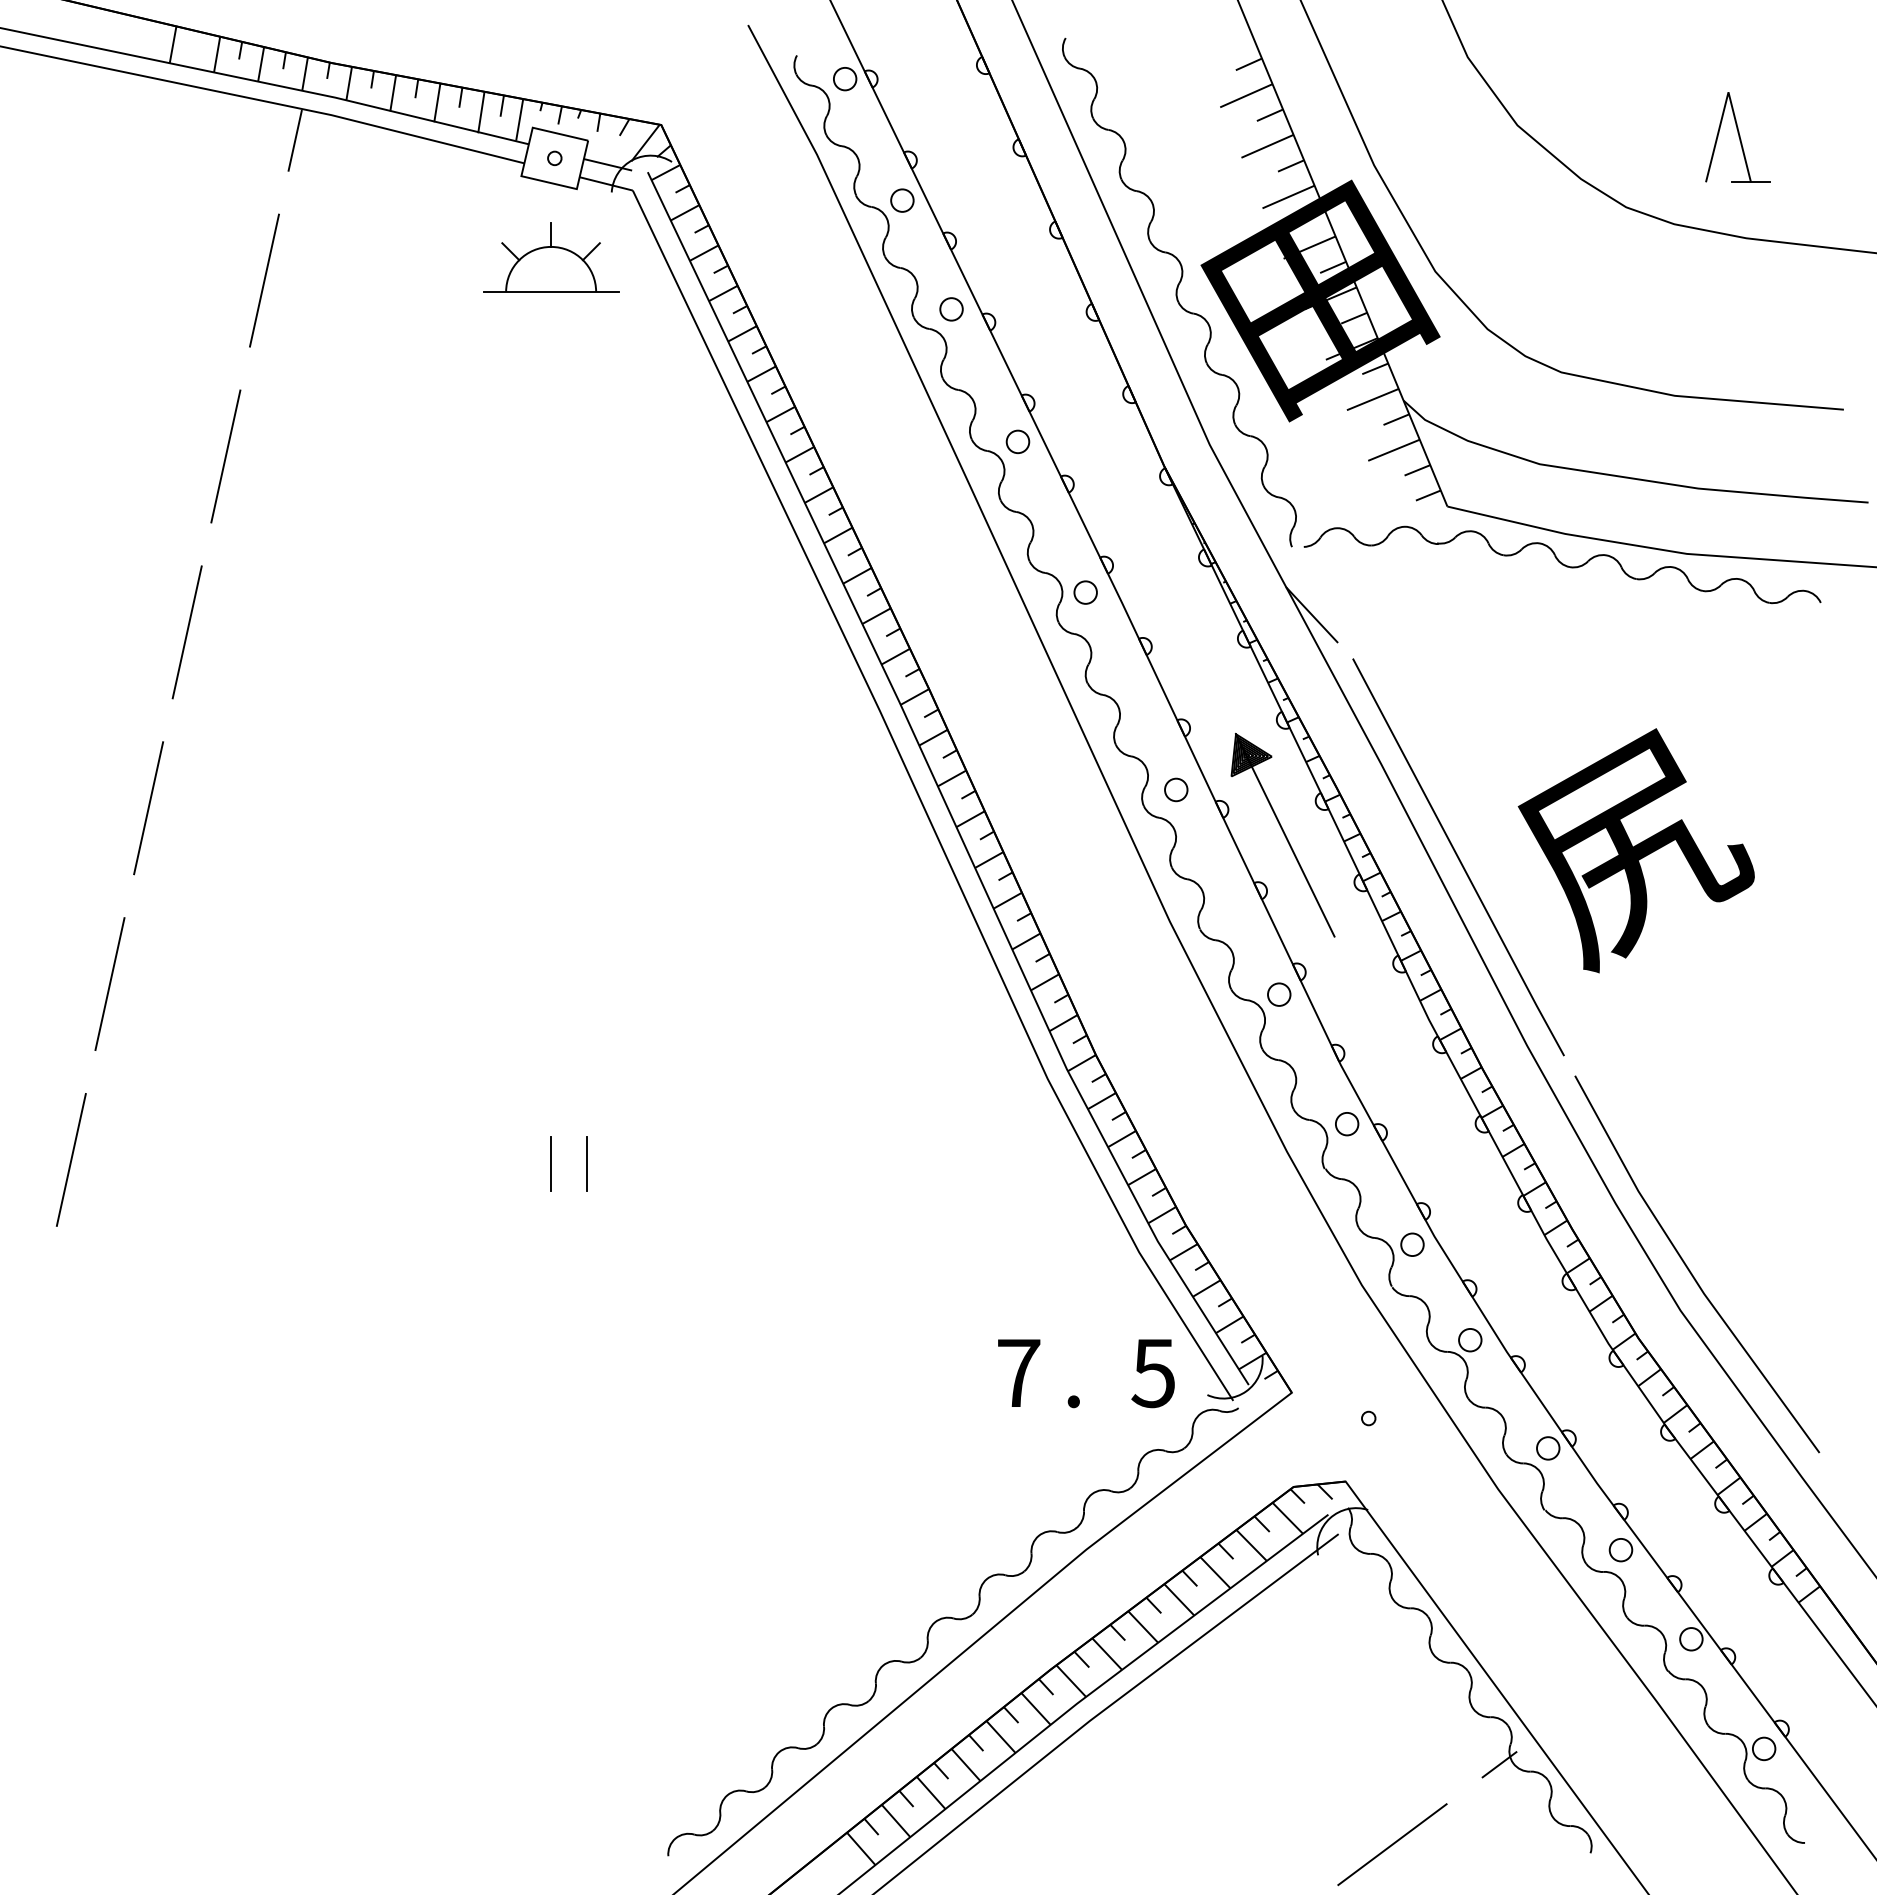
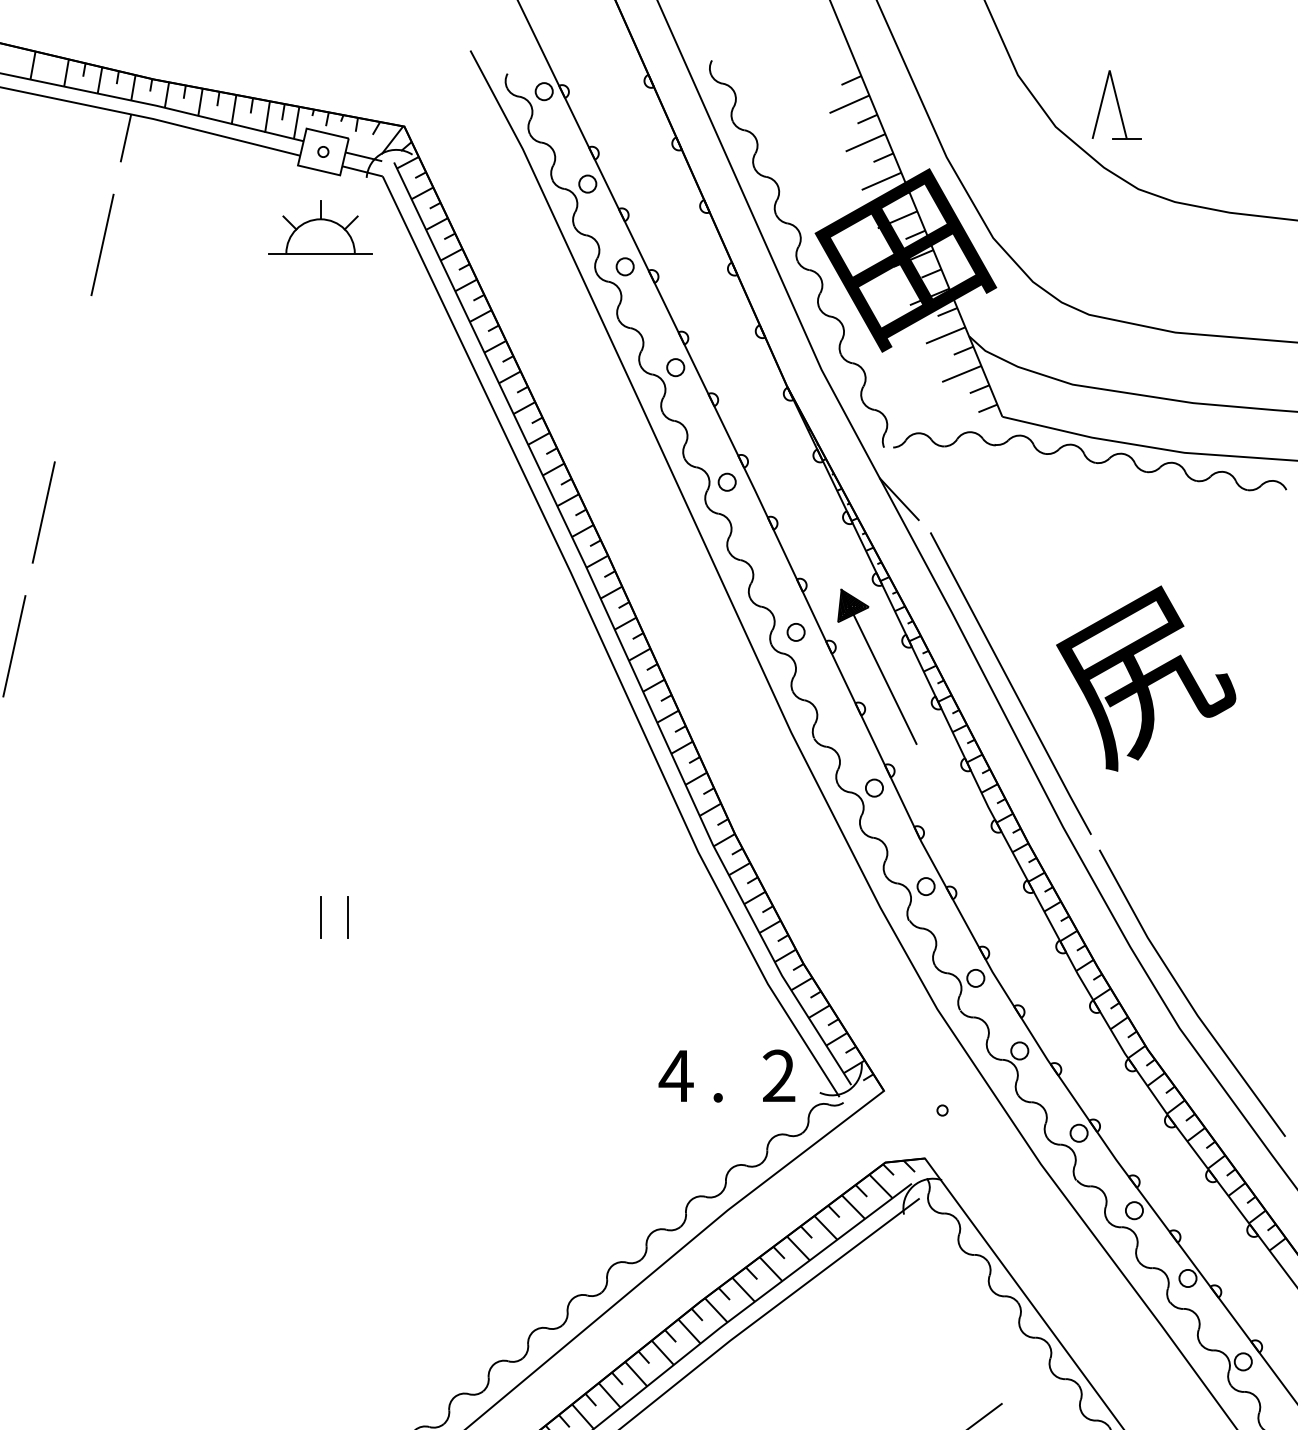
part: (1737, 137) -> (1116, 104), moved
line: (225, 456) -> (72, 378), removed
text: (1018, 1372) -> (676, 1075), 7 -> 4
text: (1153, 1373) -> (778, 1076), 5 -> 2
line: (1499, 1764) -> (1042, 1373), removed

